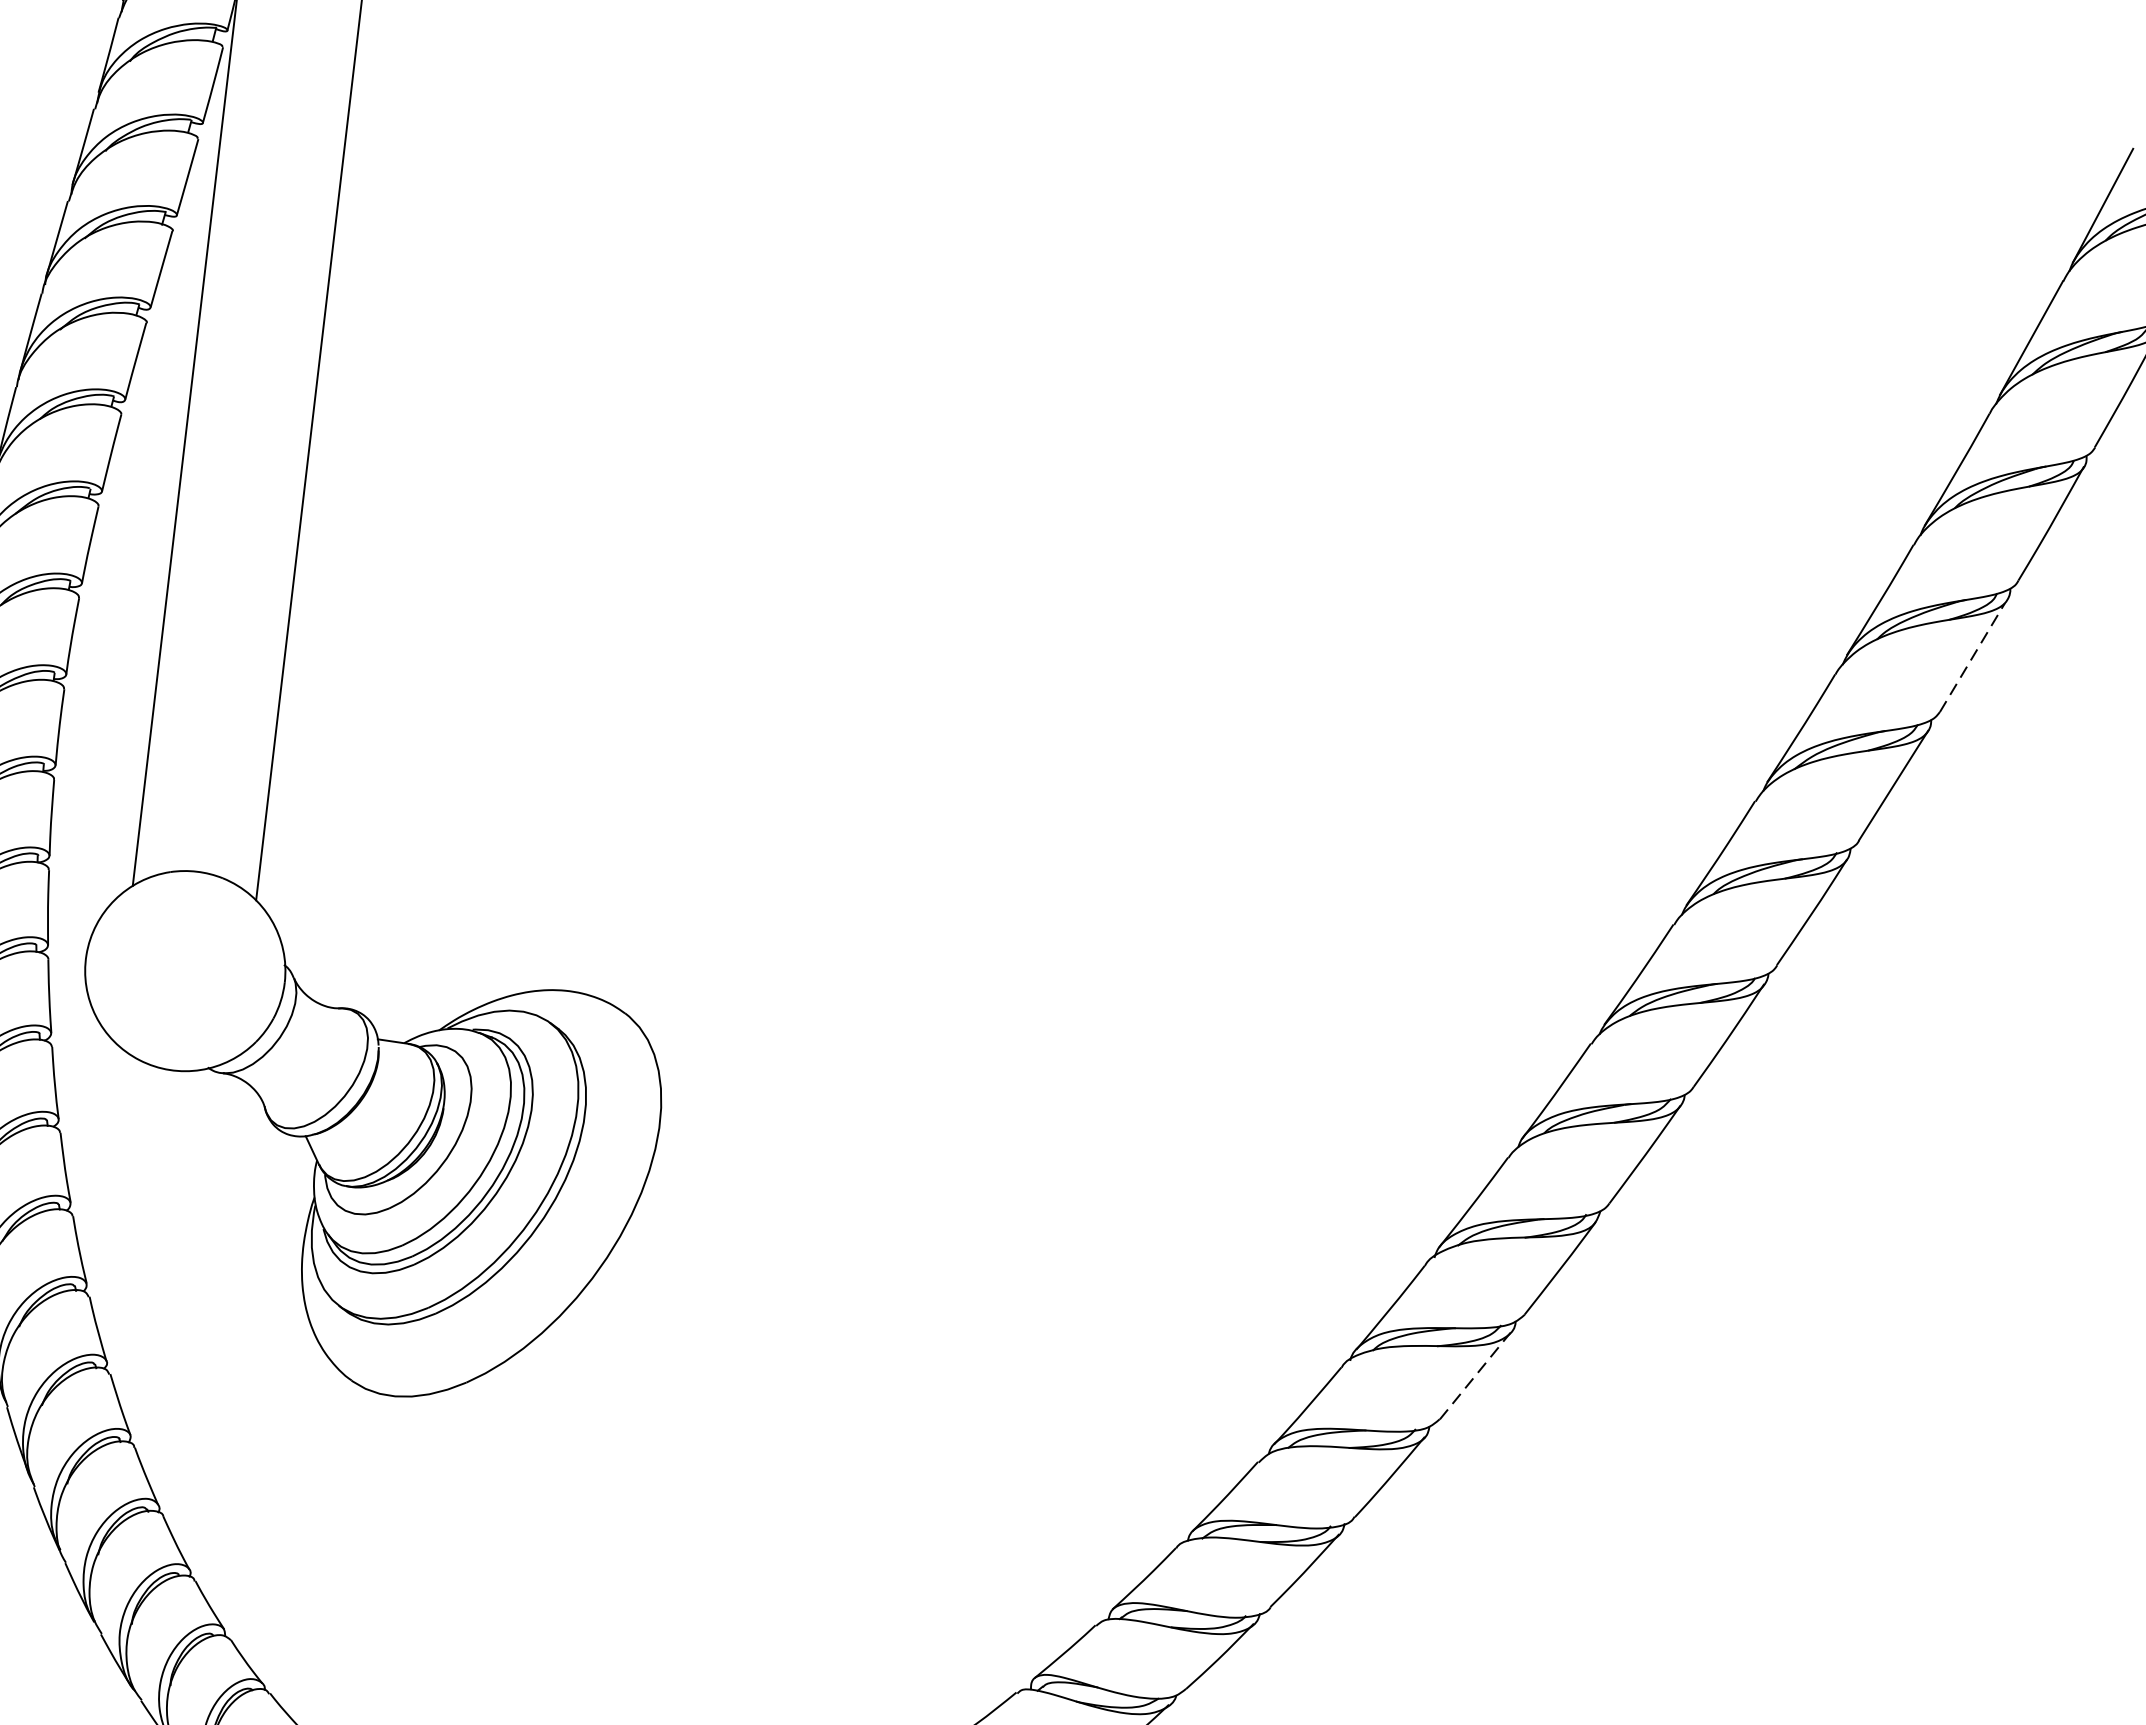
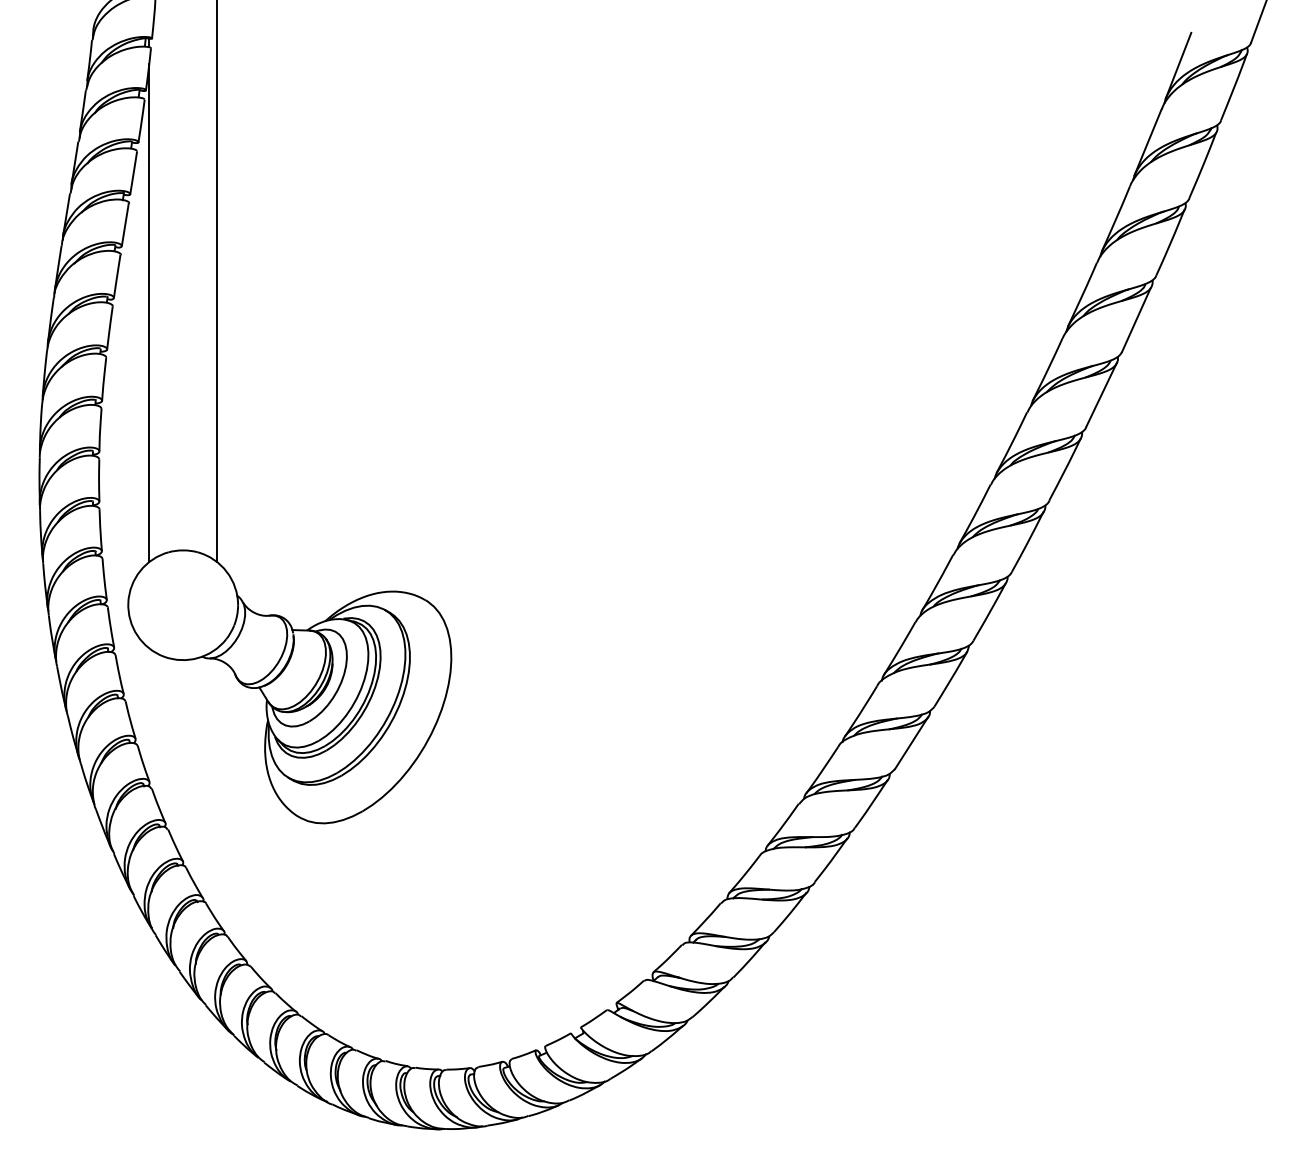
line: (1972, 658) -> (1136, 320), dashed -> solid
line: (1475, 1376) -> (911, 743), dashed -> solid

